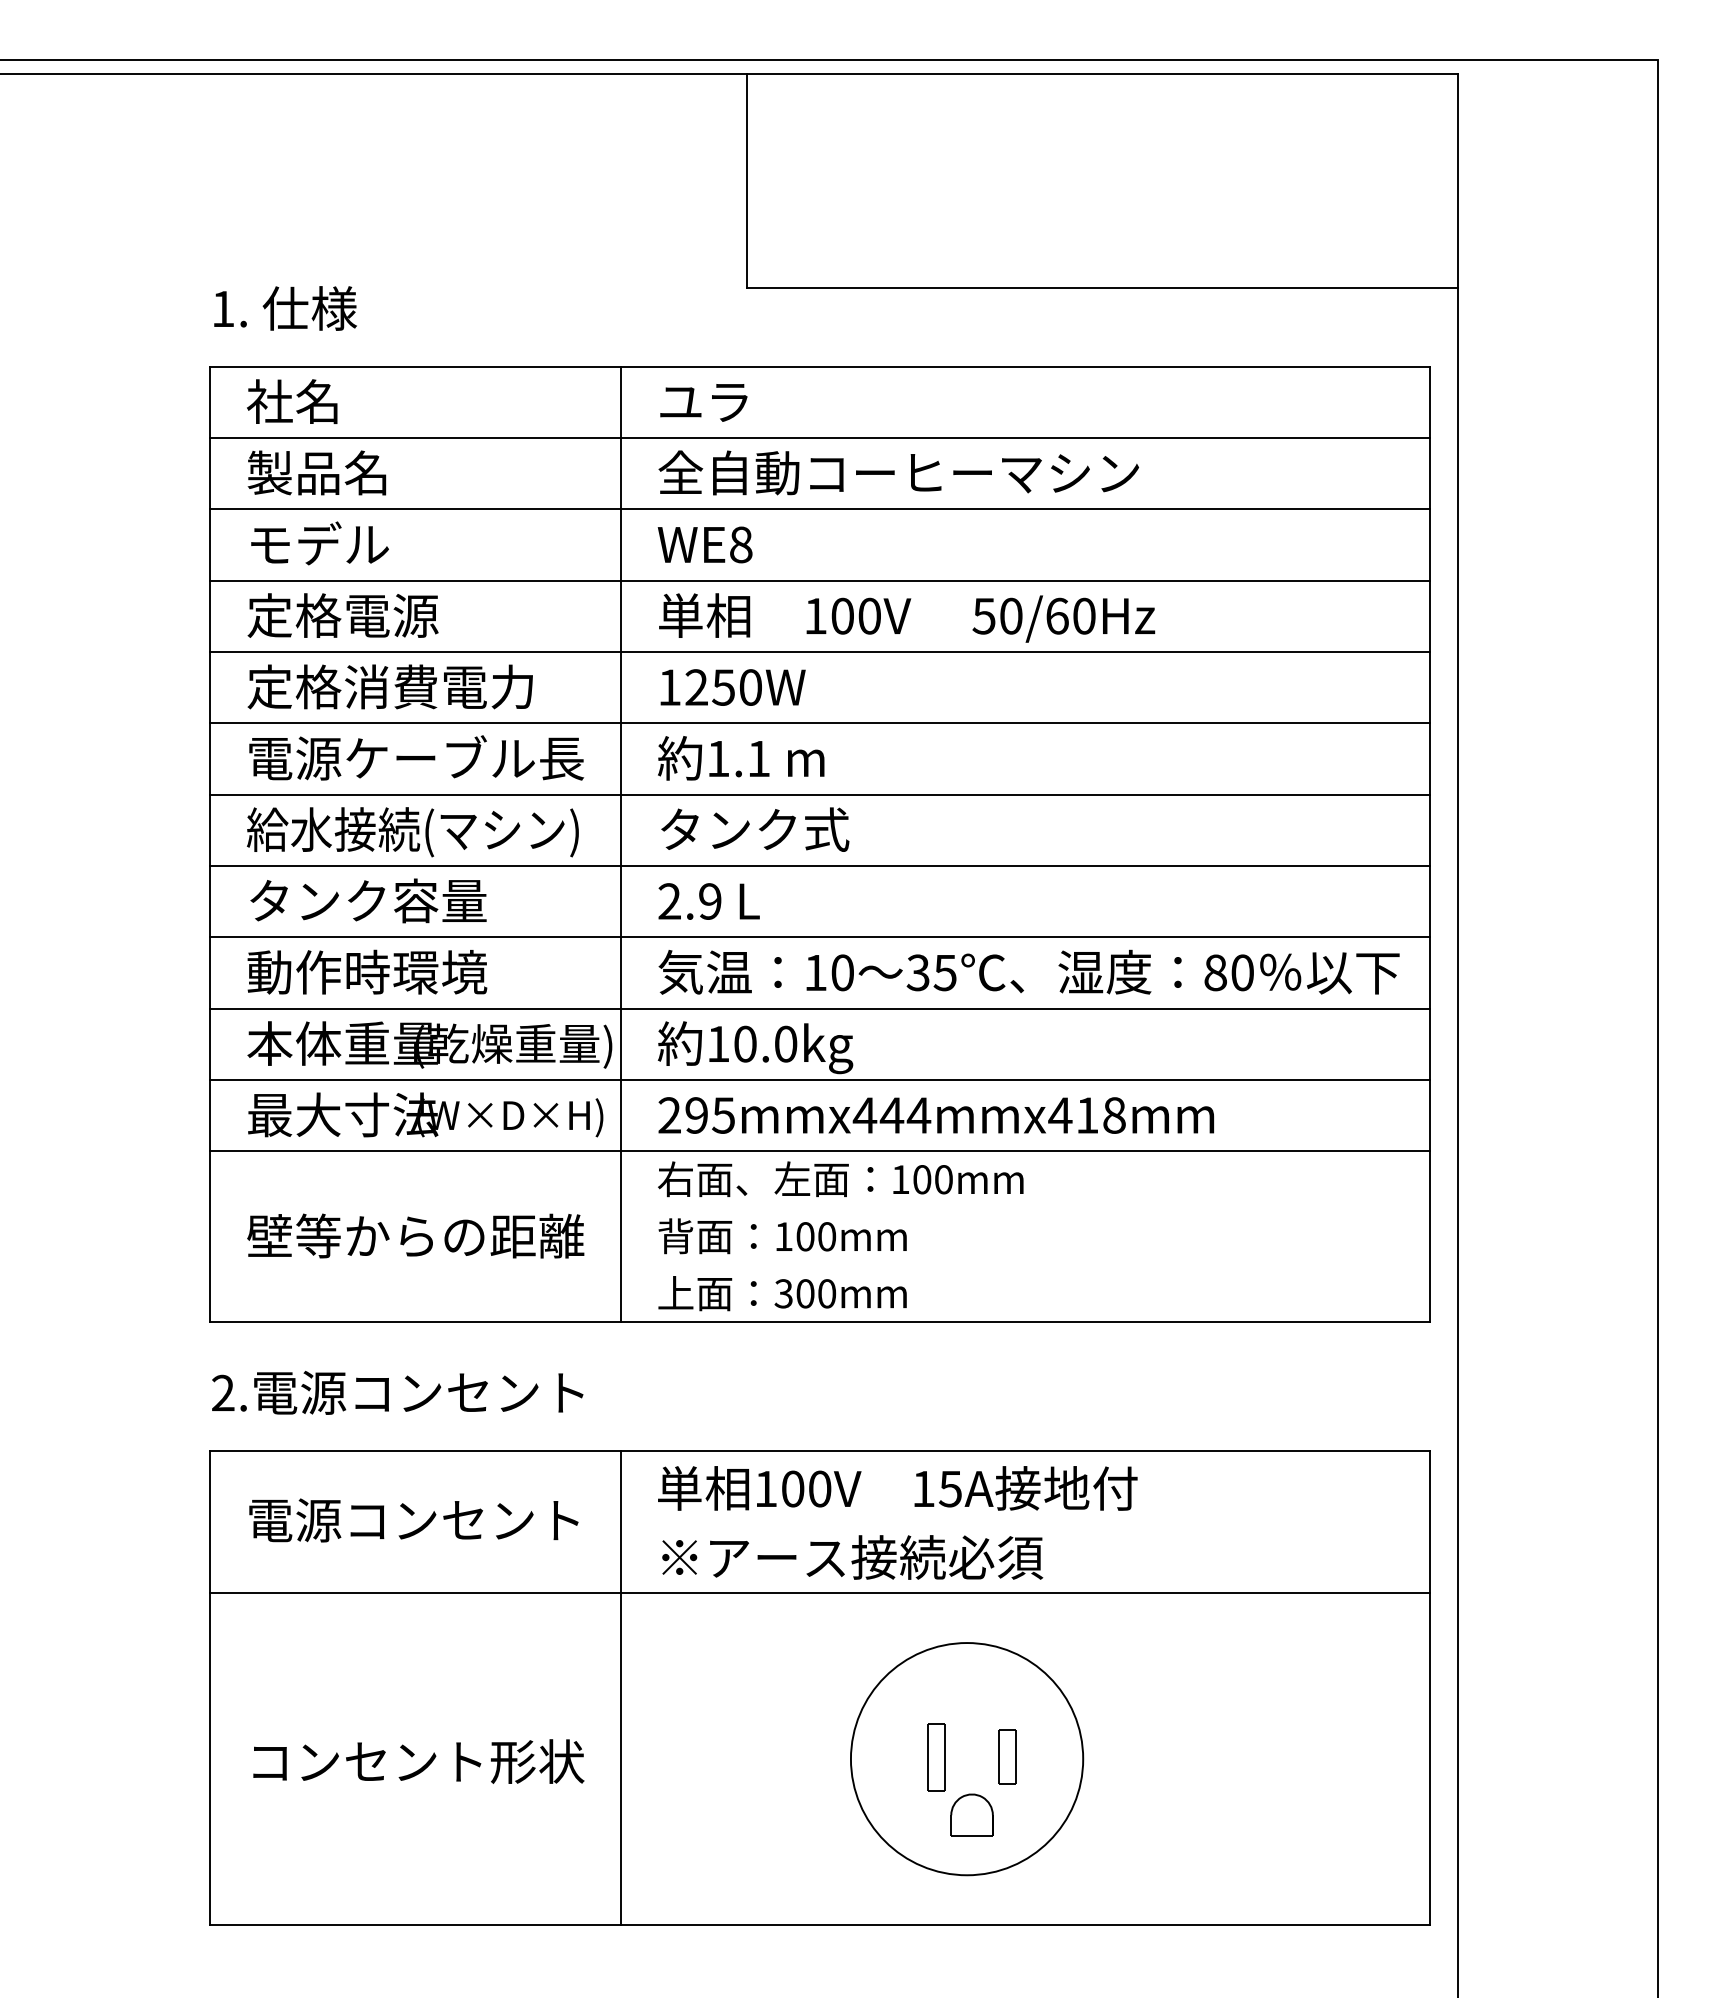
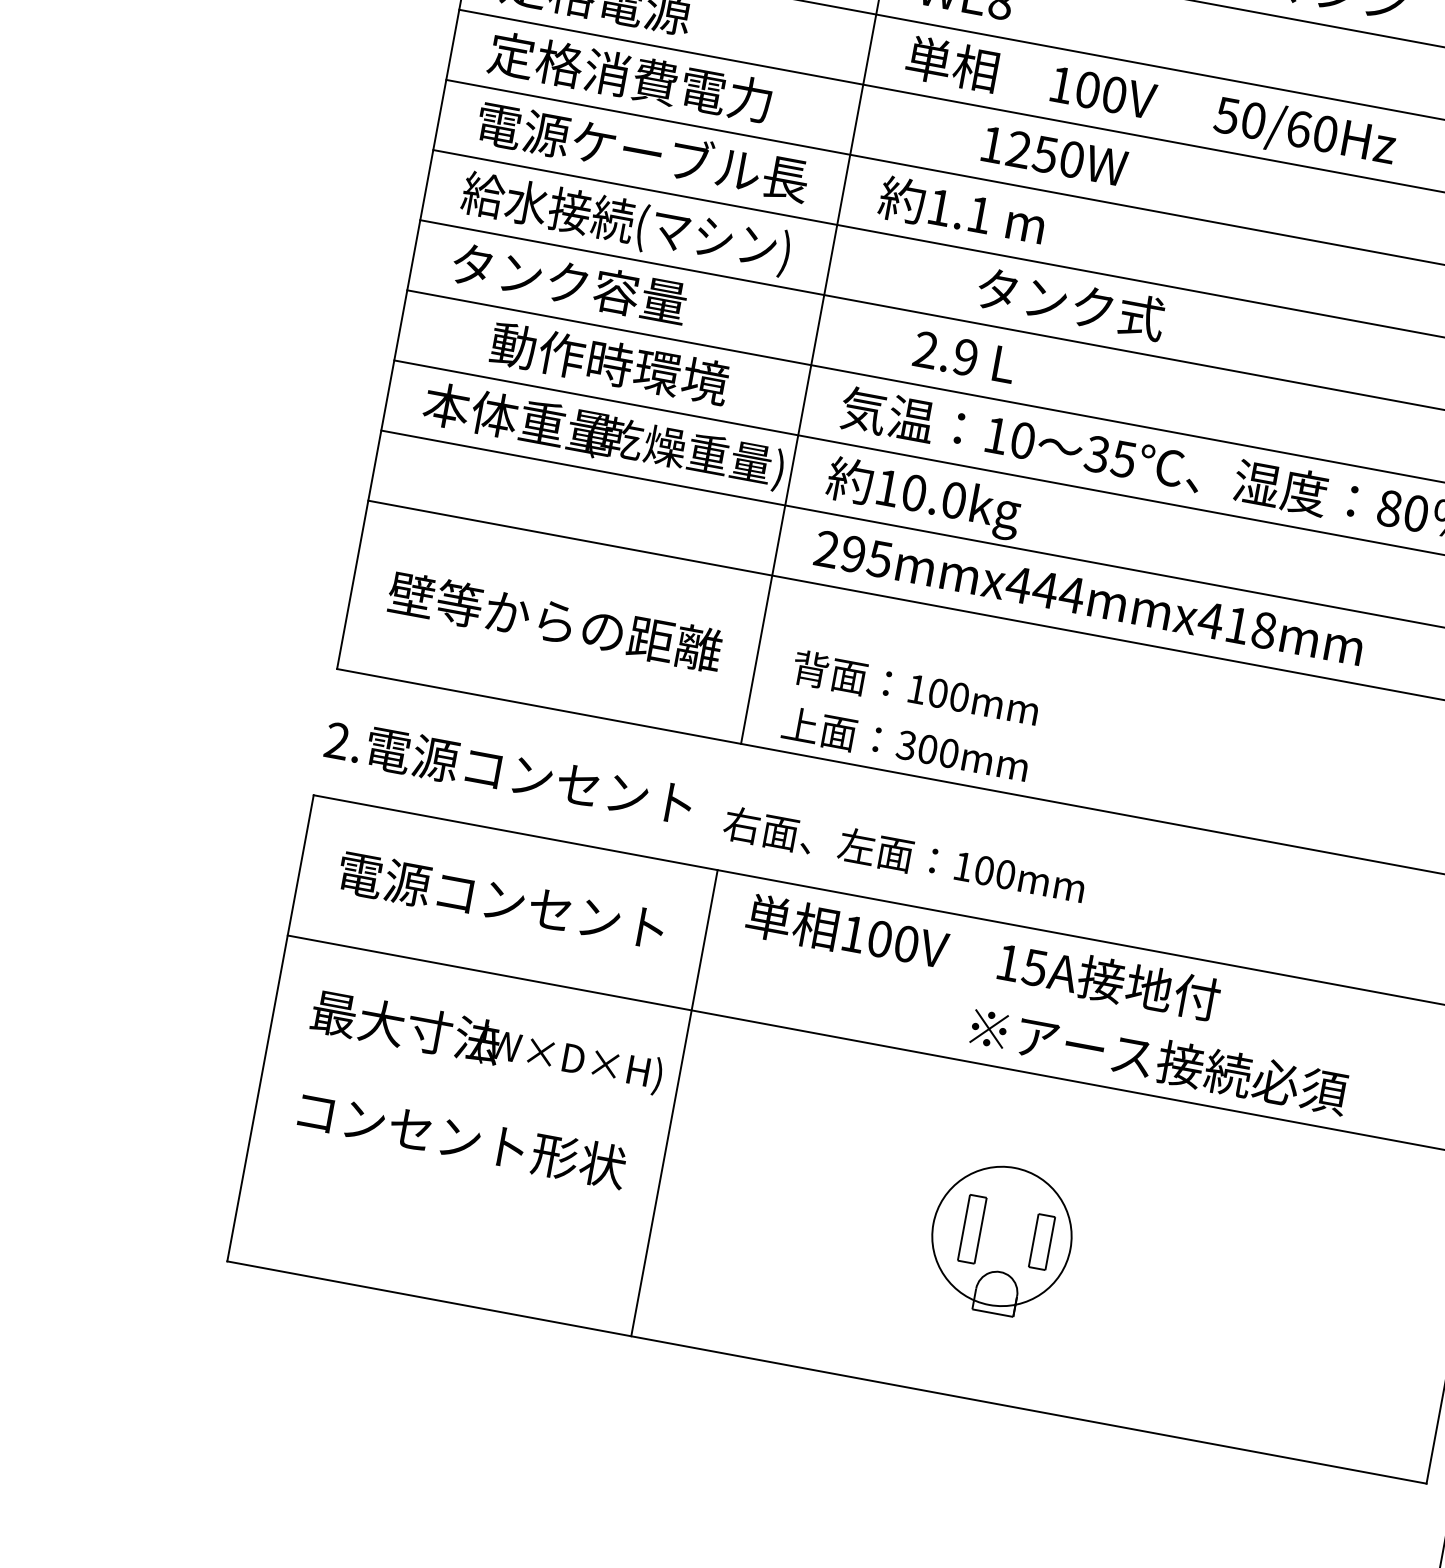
text: (732, 687) -> (1054, 156), moved
text: (755, 829) -> (1071, 303), moved
text: (708, 901) -> (963, 357), moved
text: (367, 971) -> (610, 362), moved
text: (425, 1114) -> (487, 1041), moved
text: (840, 1179) -> (904, 855), moved
text: (852, 1557) -> (1159, 1060), moved
circle: (966, 1759) -> (1001, 1236), size x0.6

